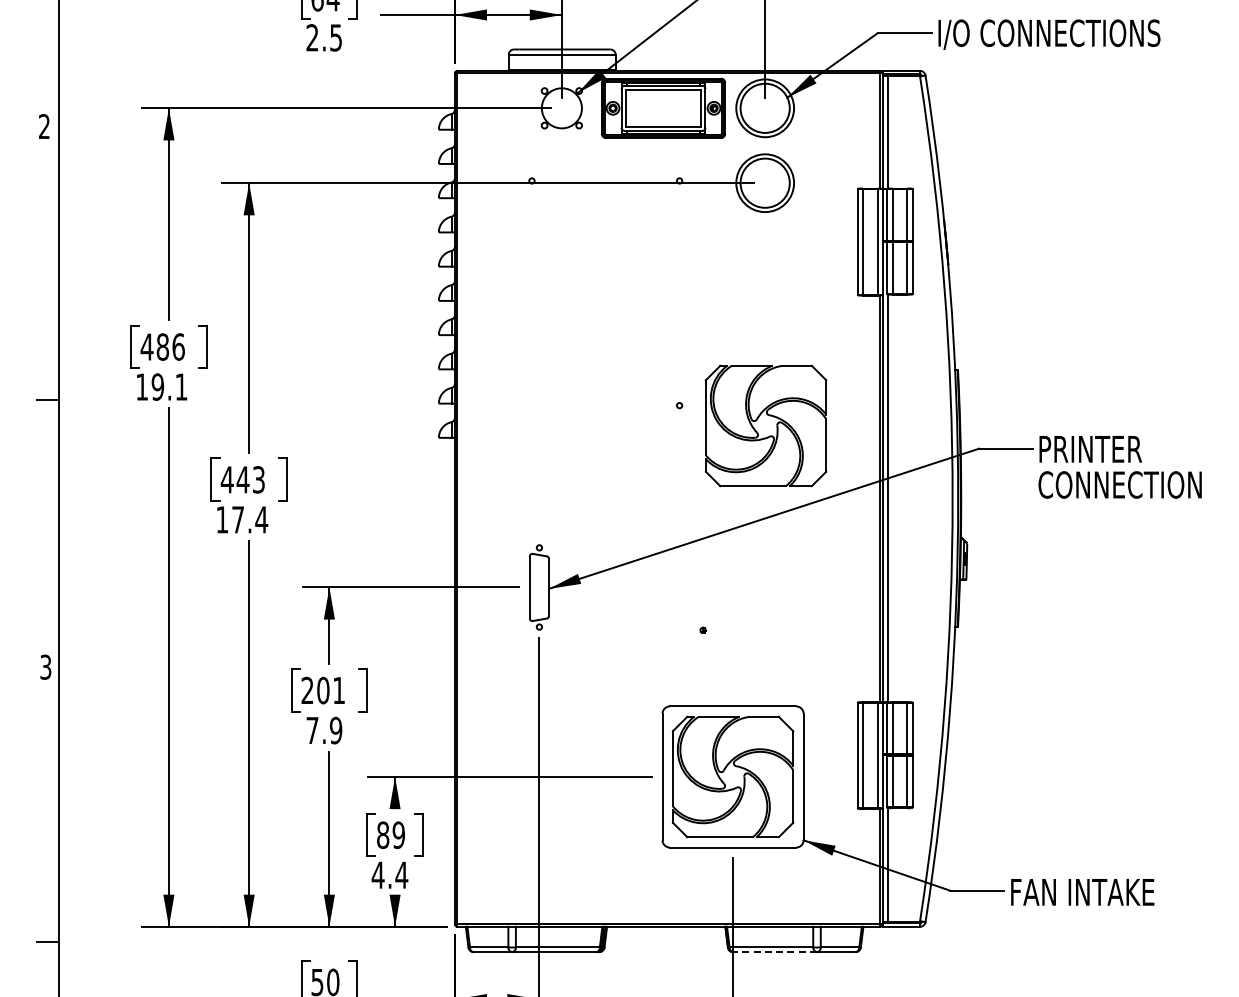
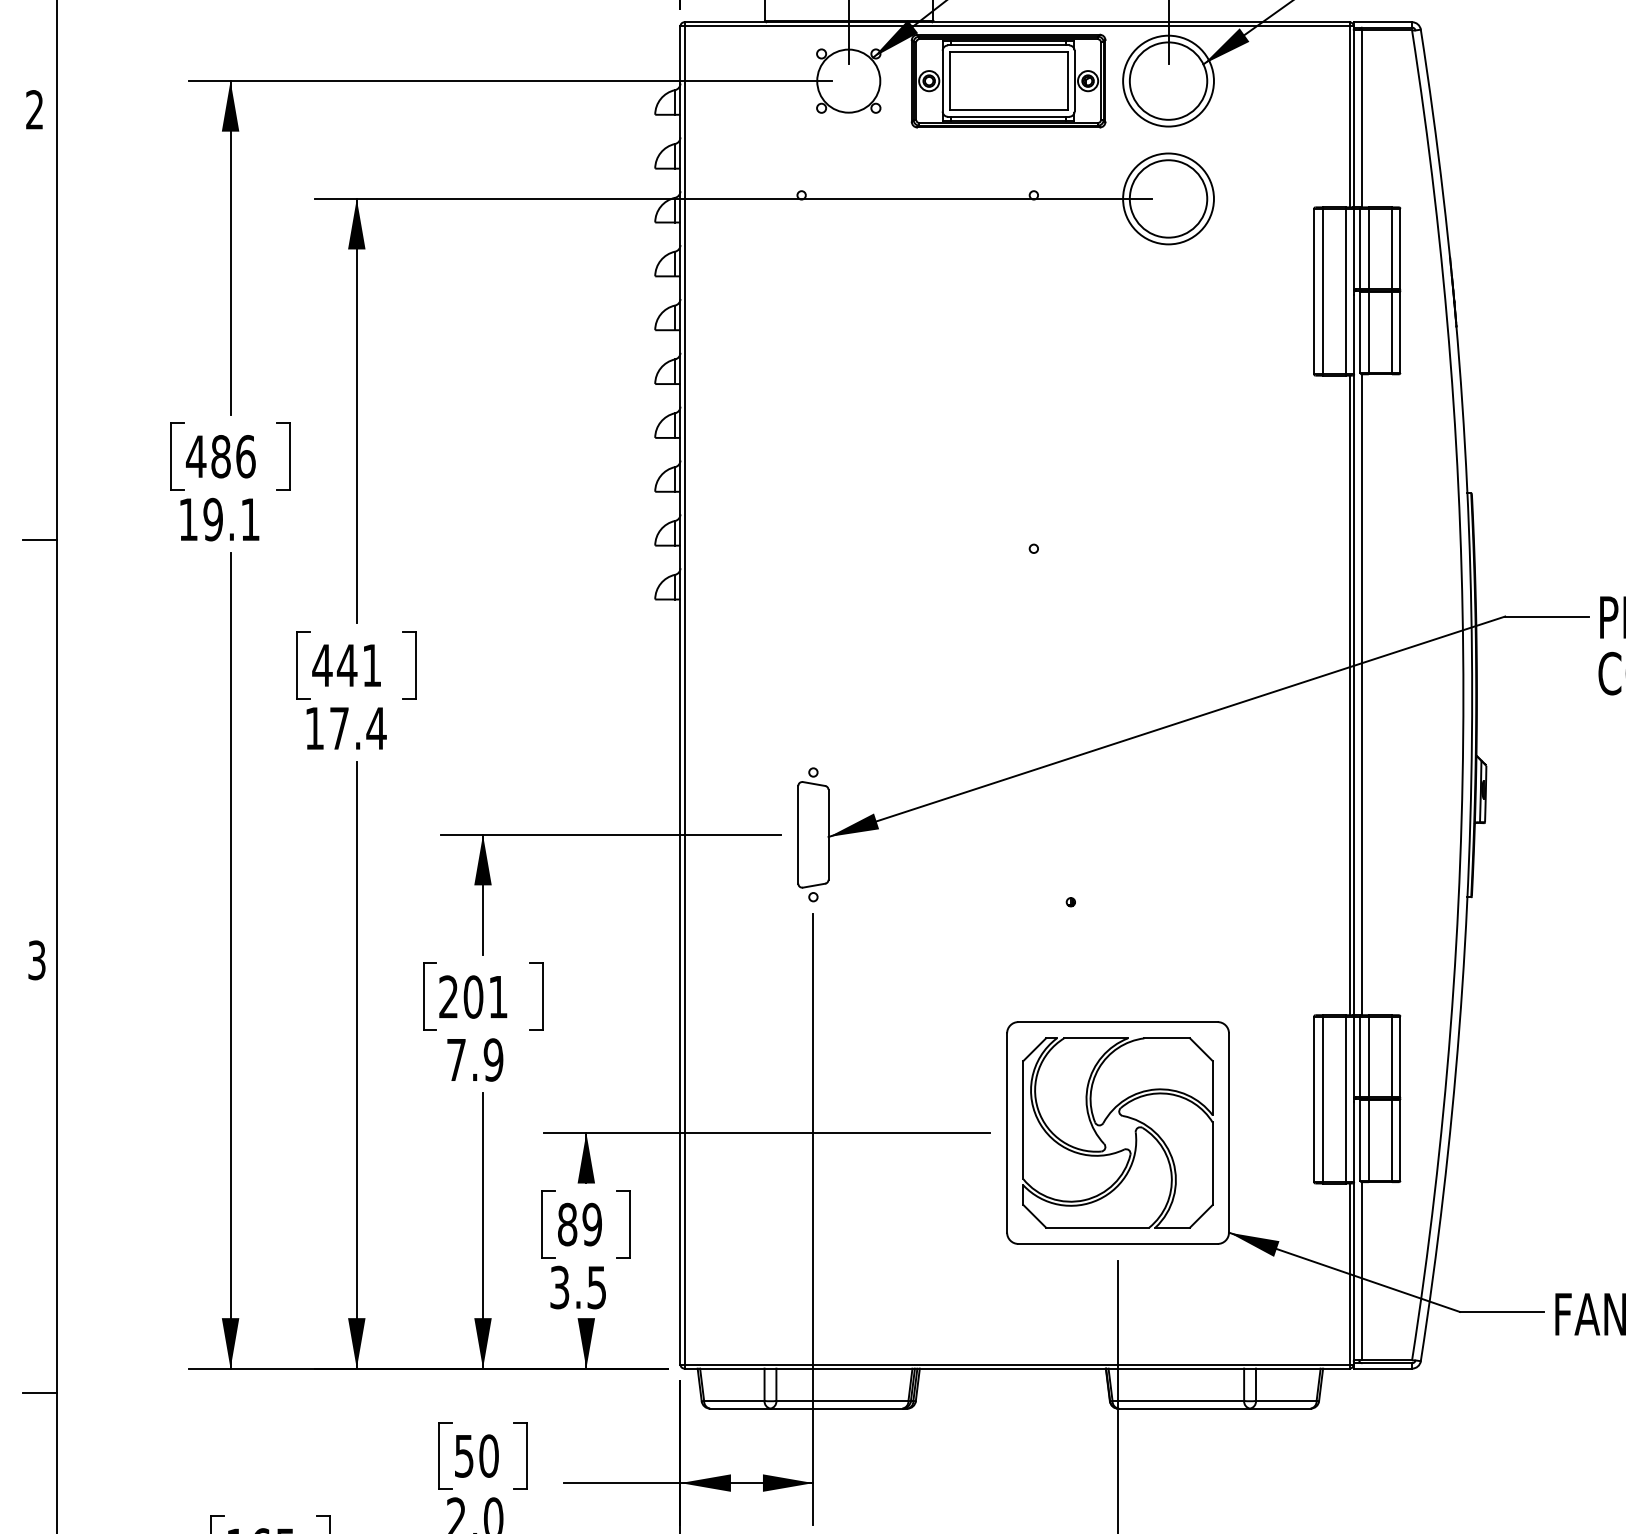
part: (765, 425) -> (1169, 580), removed
text: (258, 479) -> (371, 665), 443 -> 441
text: (389, 875) -> (577, 1287), 4.4 -> 3.5
line: (775, 952) -> (1184, 1409), dashed -> solid

